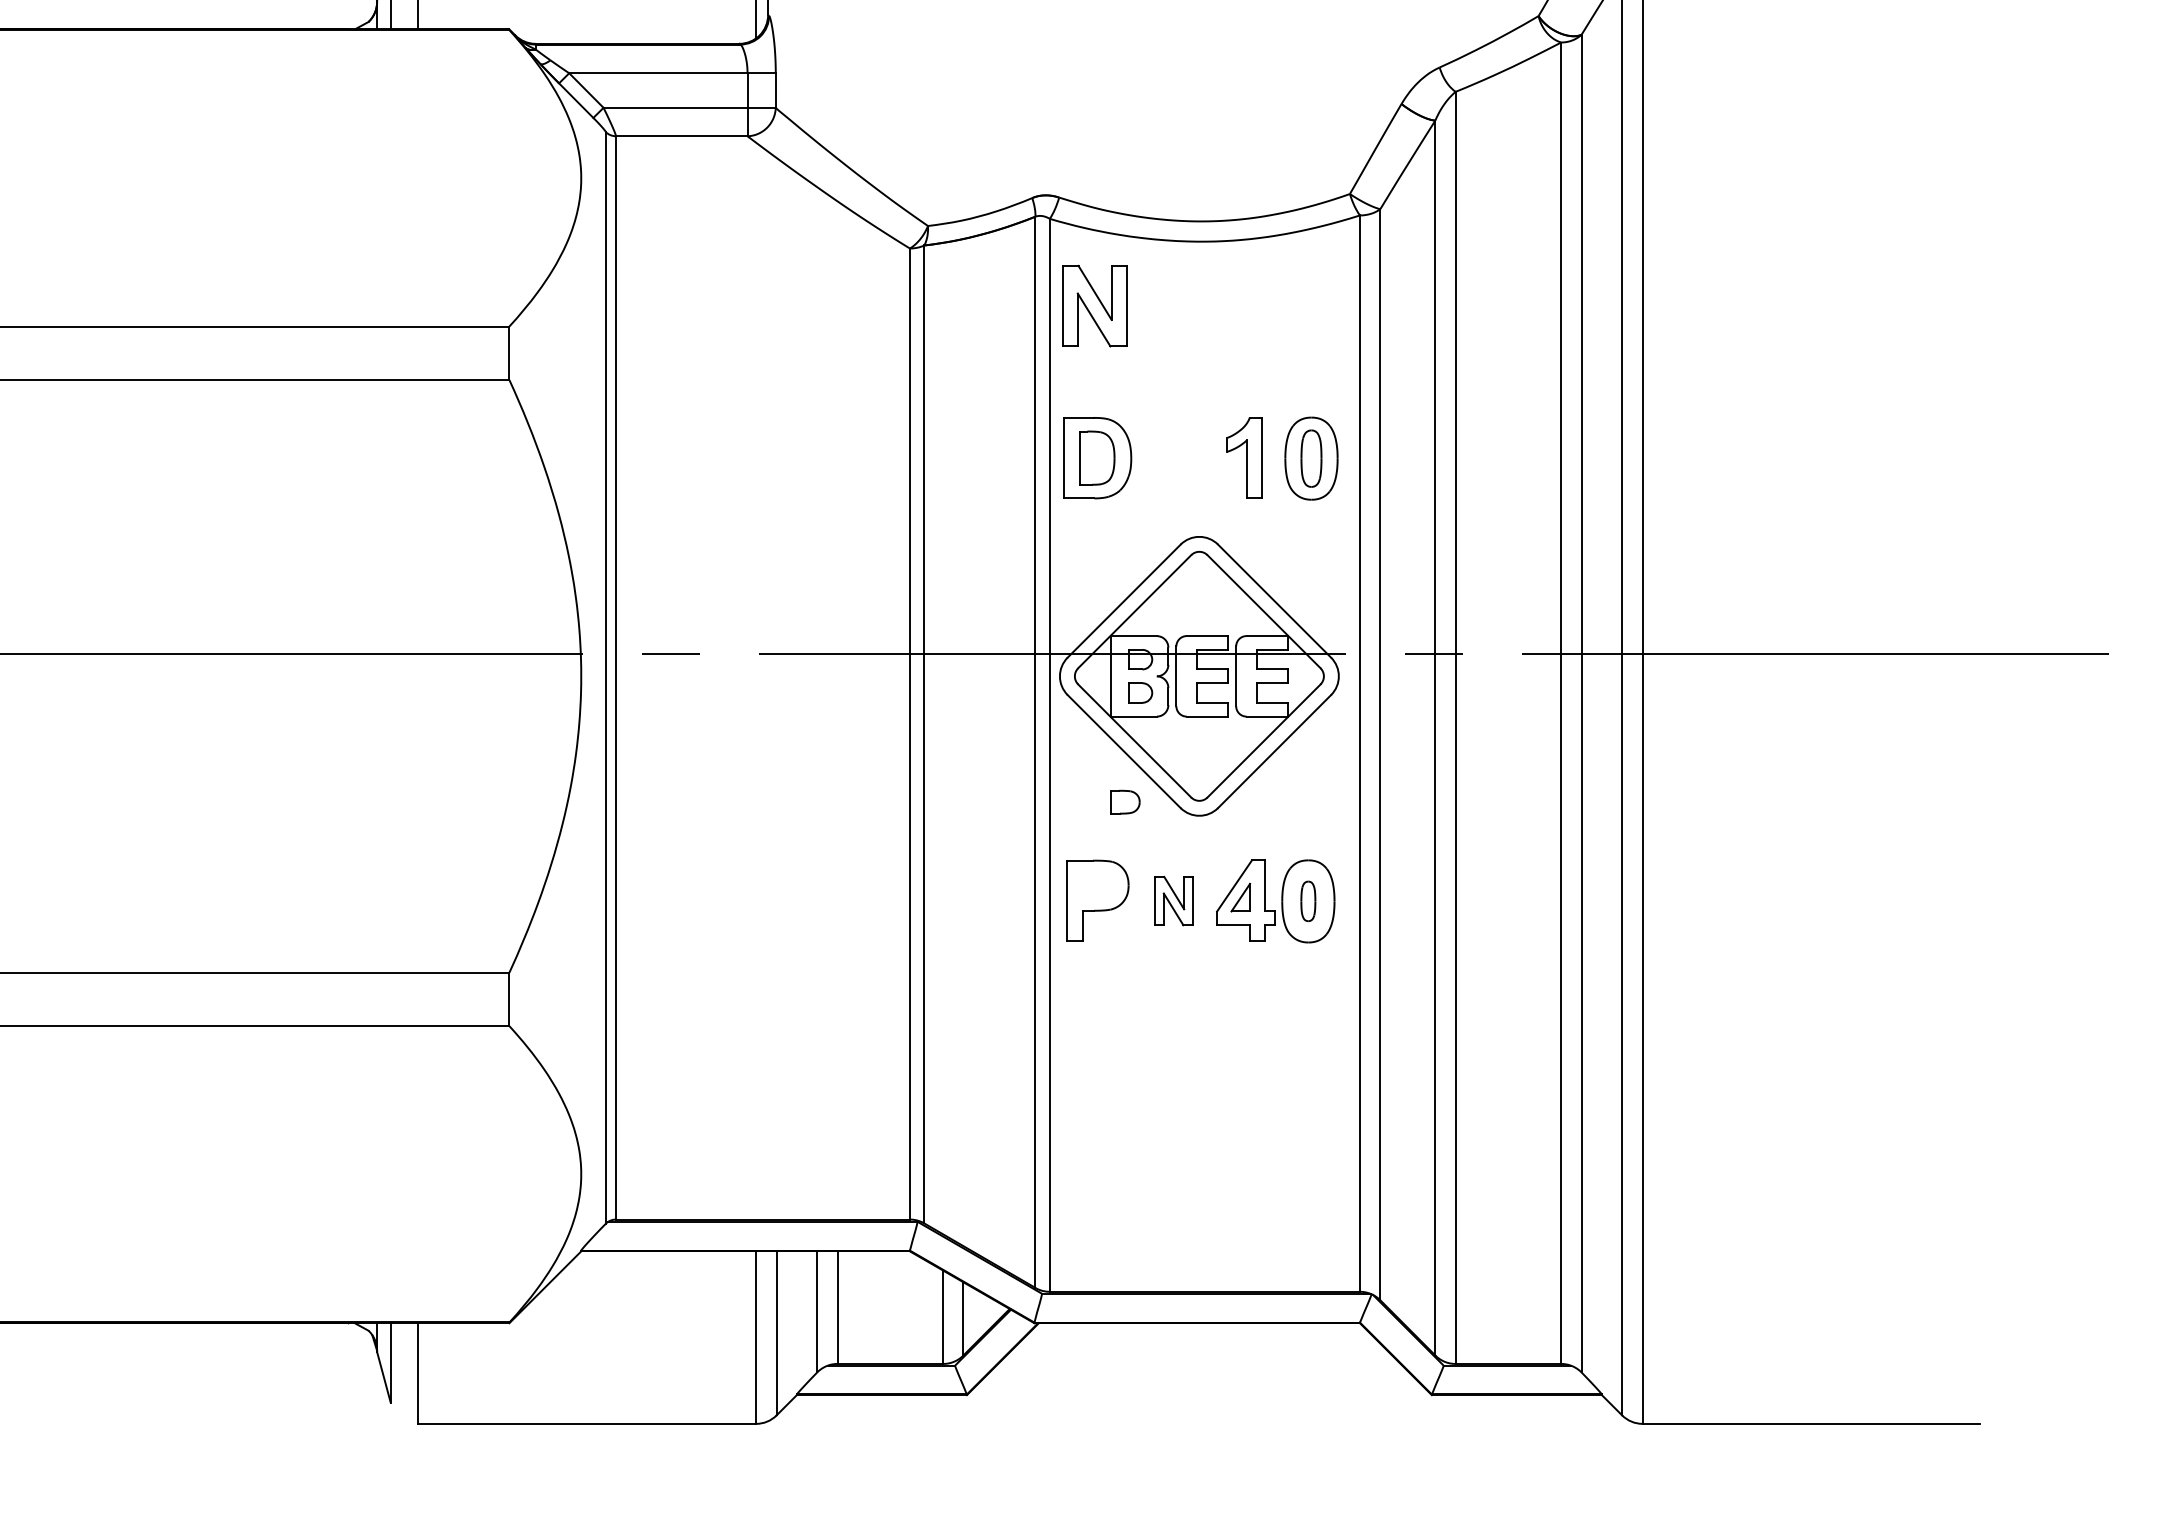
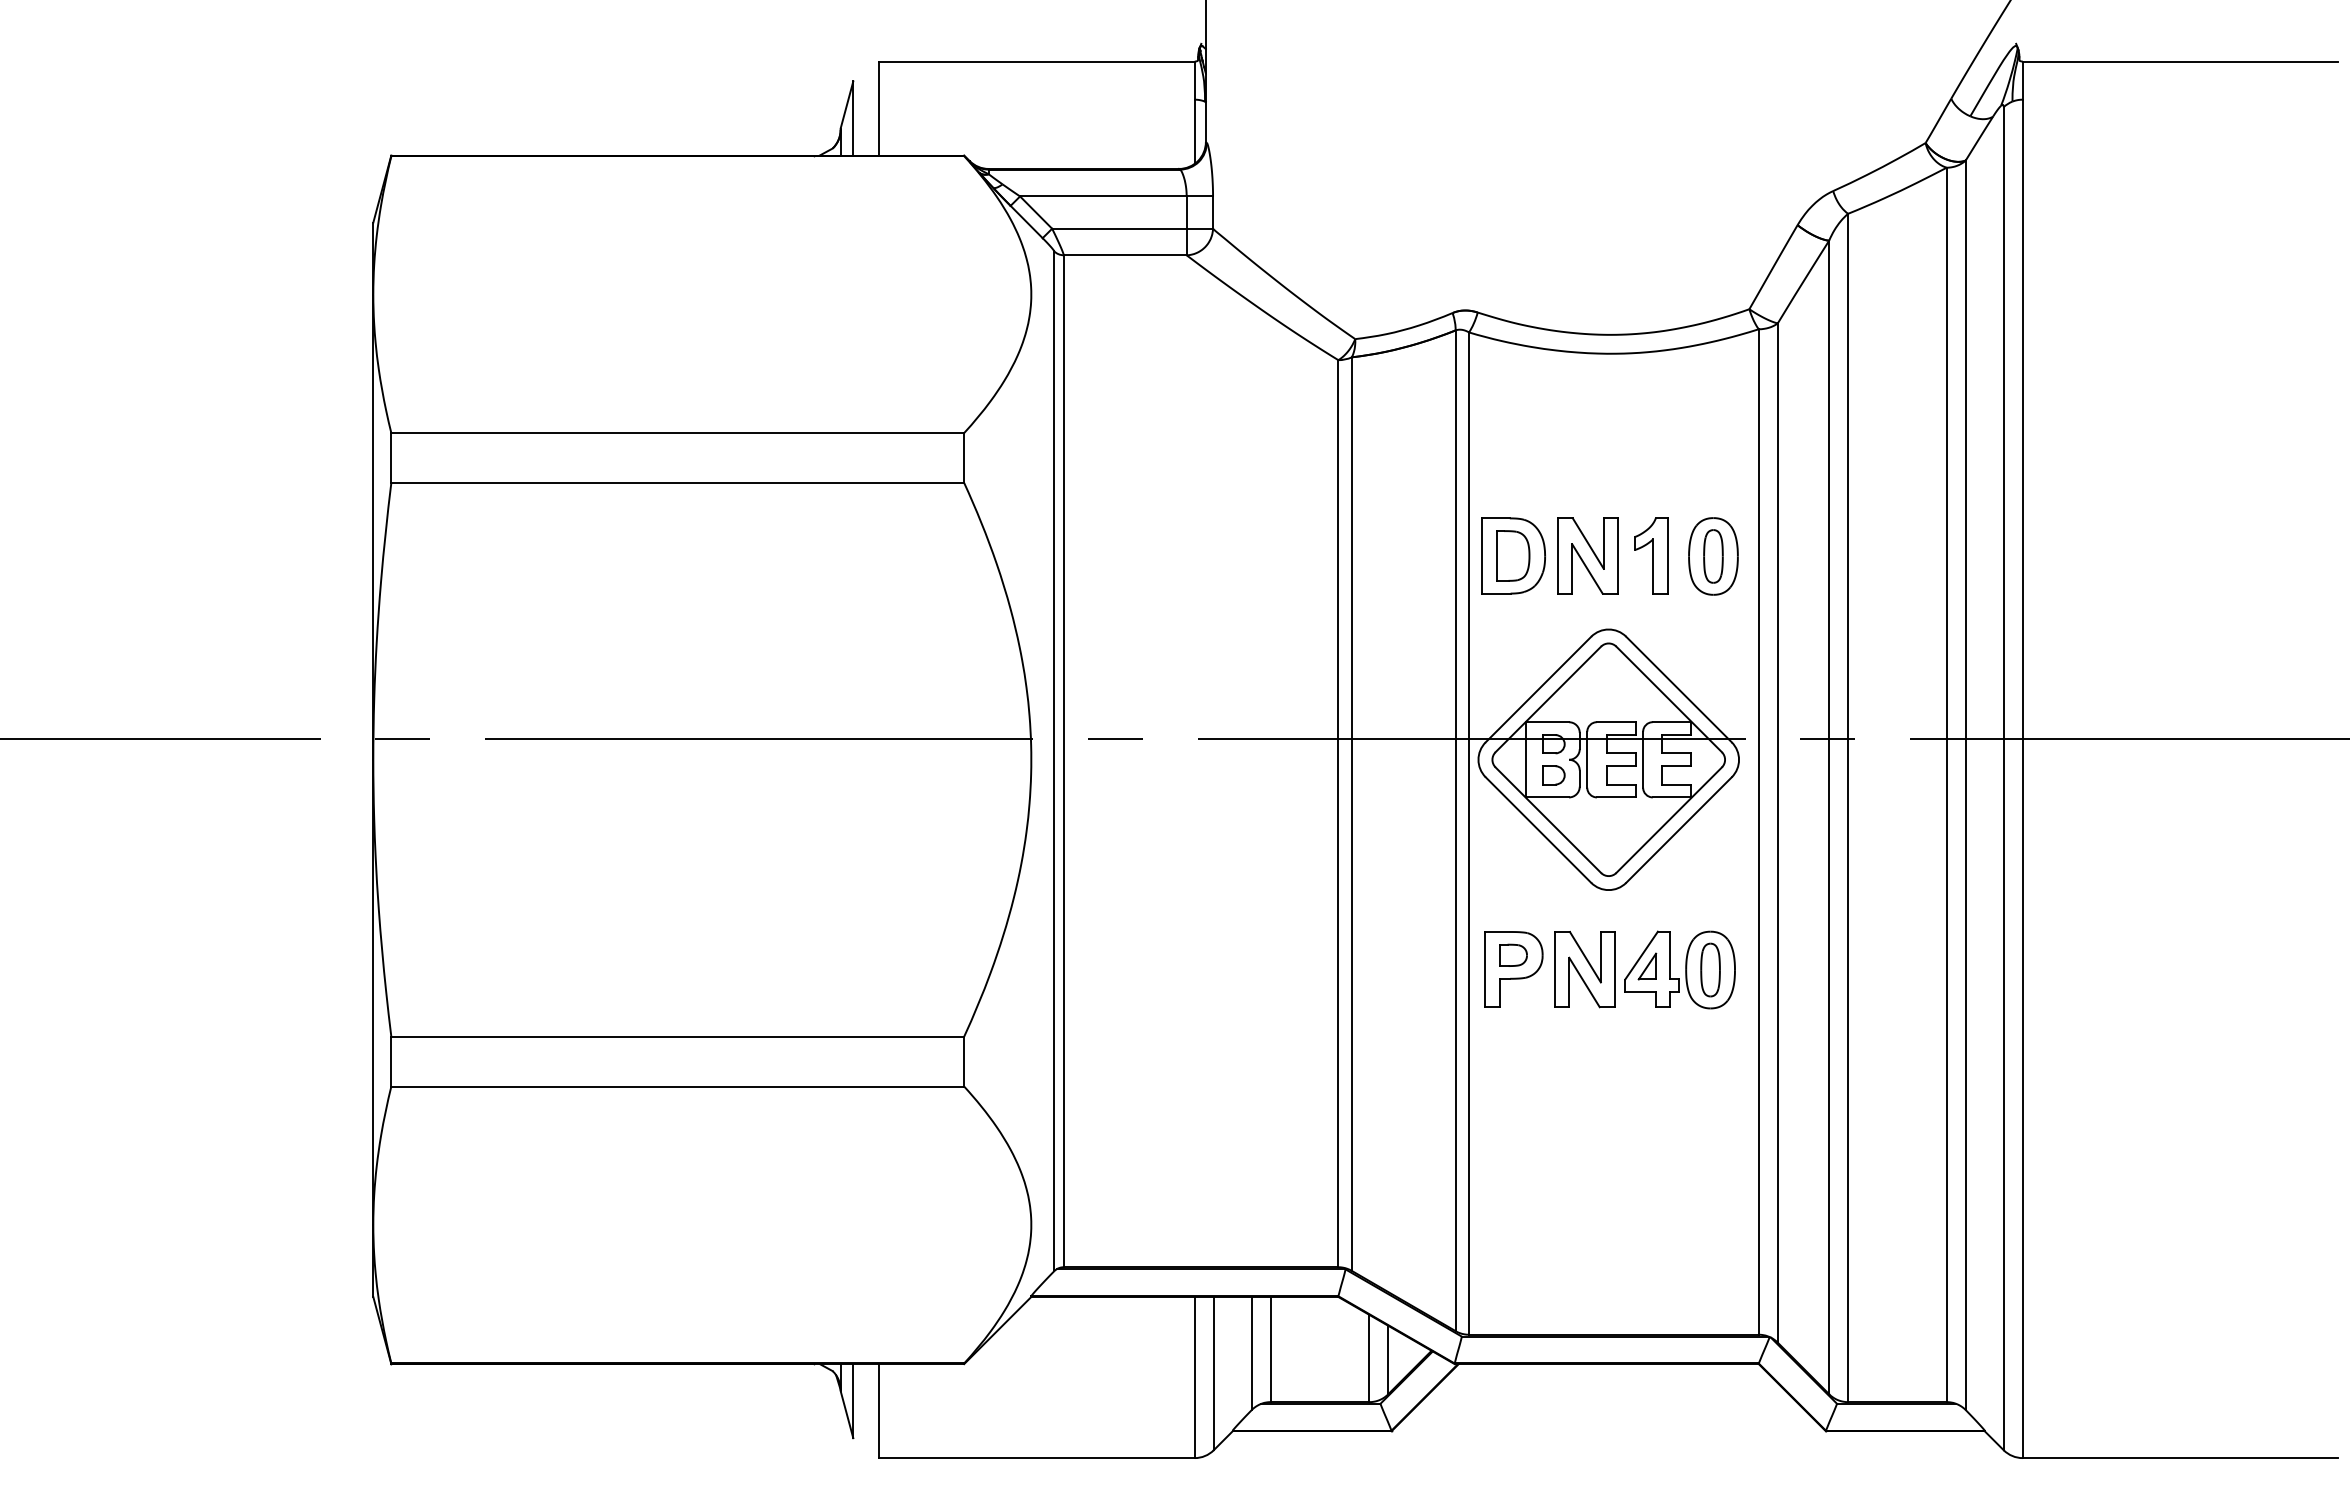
part: (1094, 305) -> (1587, 555), moved
part: (1125, 801) -> (1513, 954), moved
part: (1173, 900) -> (1584, 969), size x1.67
part: (1308, 900) -> (1710, 969), size x1.43

